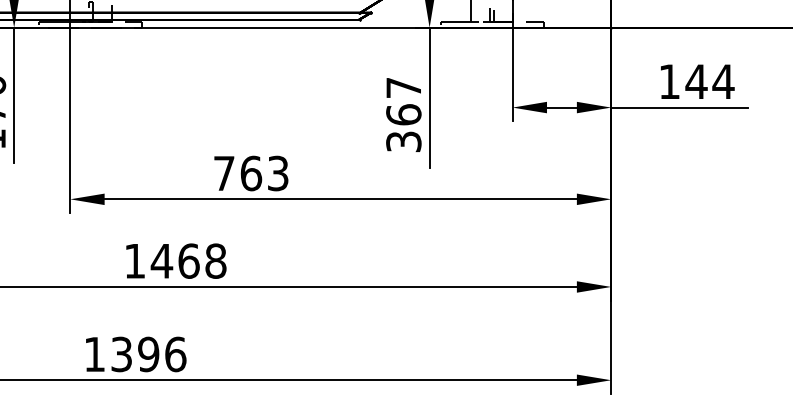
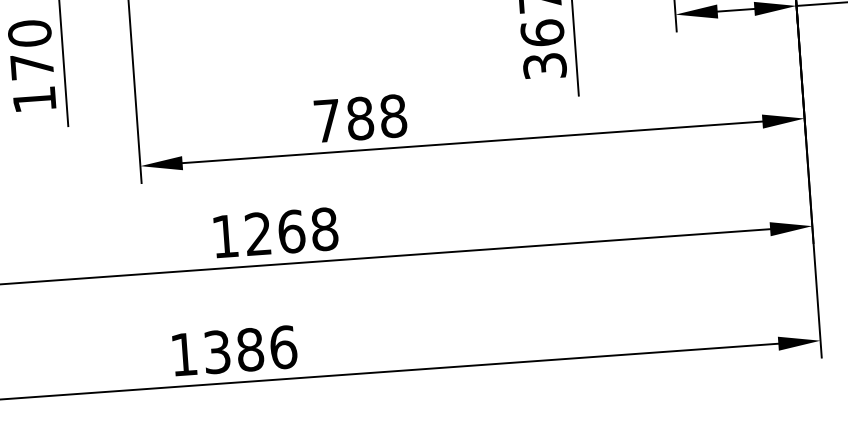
text: (264, 173) -> (376, 117), 763 -> 788
text: (161, 260) -> (257, 233), 1468 -> 1268
text: (148, 354) -> (250, 349), 1396 -> 1386

